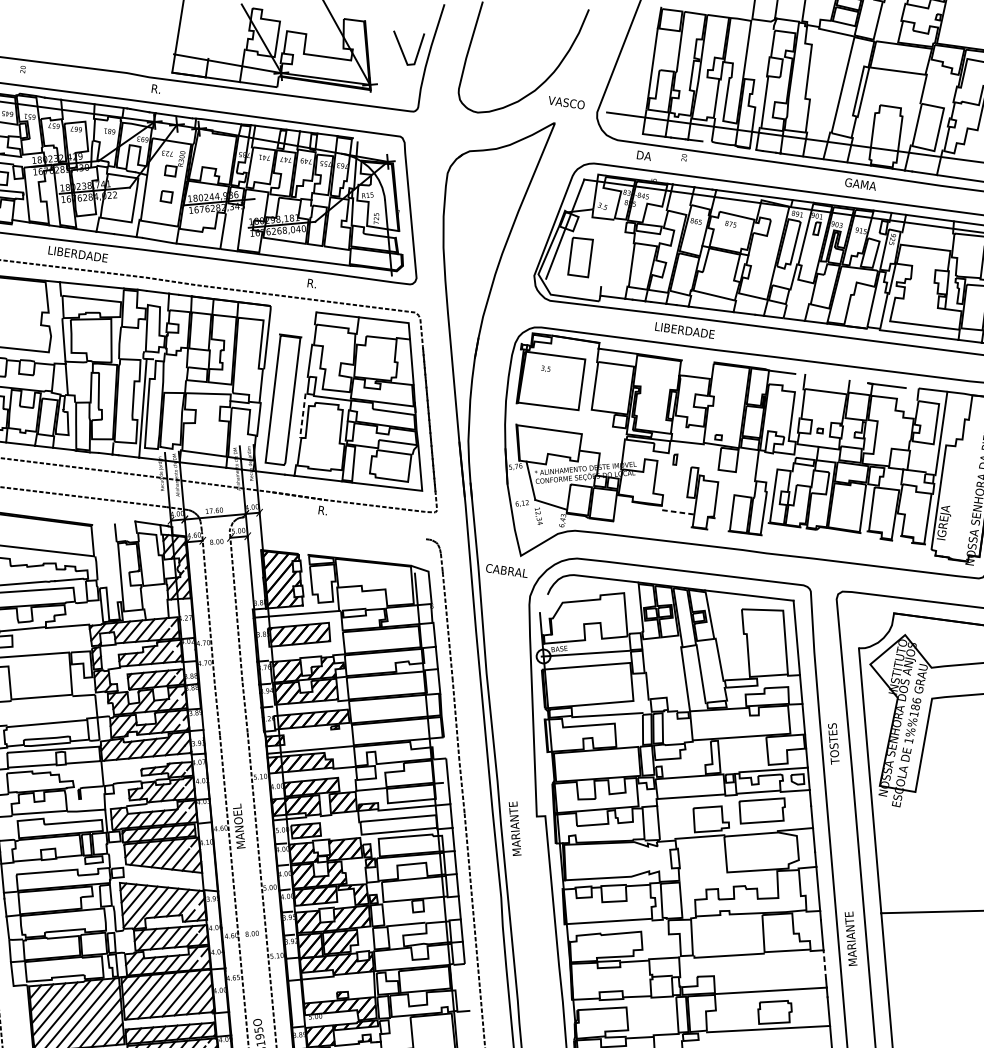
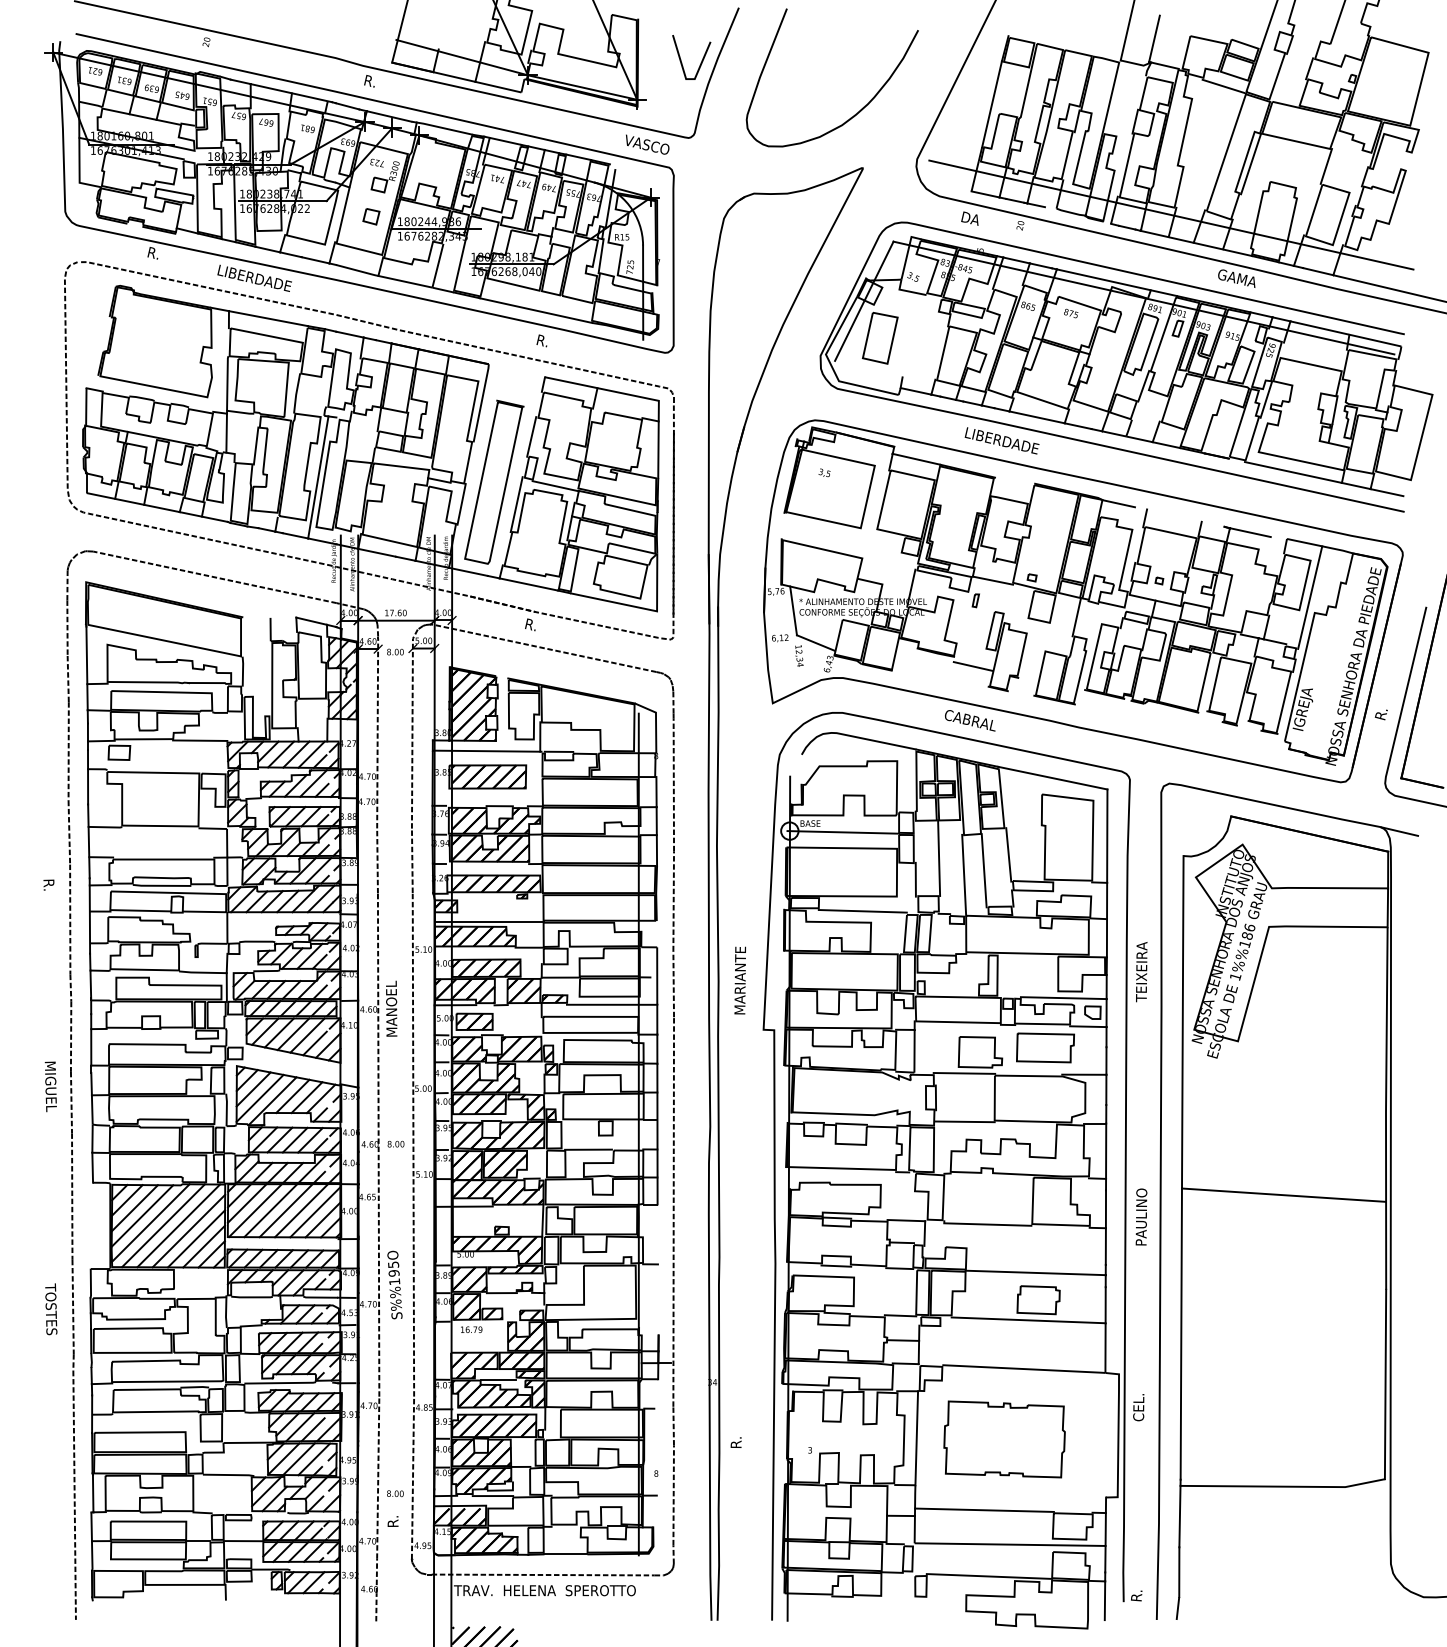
text: (566, 102) -> (647, 144), moved
line: (302, 416) -> (516, 505), dashed -> solid
line: (678, 512) -> (973, 666), dashed -> solid
line: (334, 528) -> (543, 648), added
text: (506, 570) -> (970, 720), moved
line: (664, 667) -> (939, 858), added
text: (833, 744) -> (1141, 972), TOSTES -> TEIXEIRA
text: (514, 828) -> (739, 980), moved
line: (703, 875) -> (964, 1121), added
text: (851, 938) -> (1141, 1216), MARIANTE -> PAULINO
line: (824, 964) -> (1105, 1246), dashed -> solid

